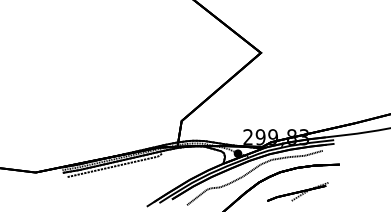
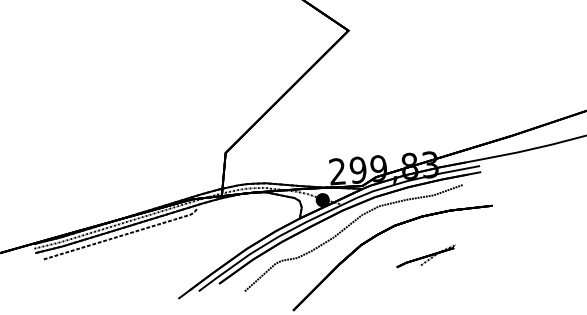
part: (297, 191) -> (425, 255), size x0.6

